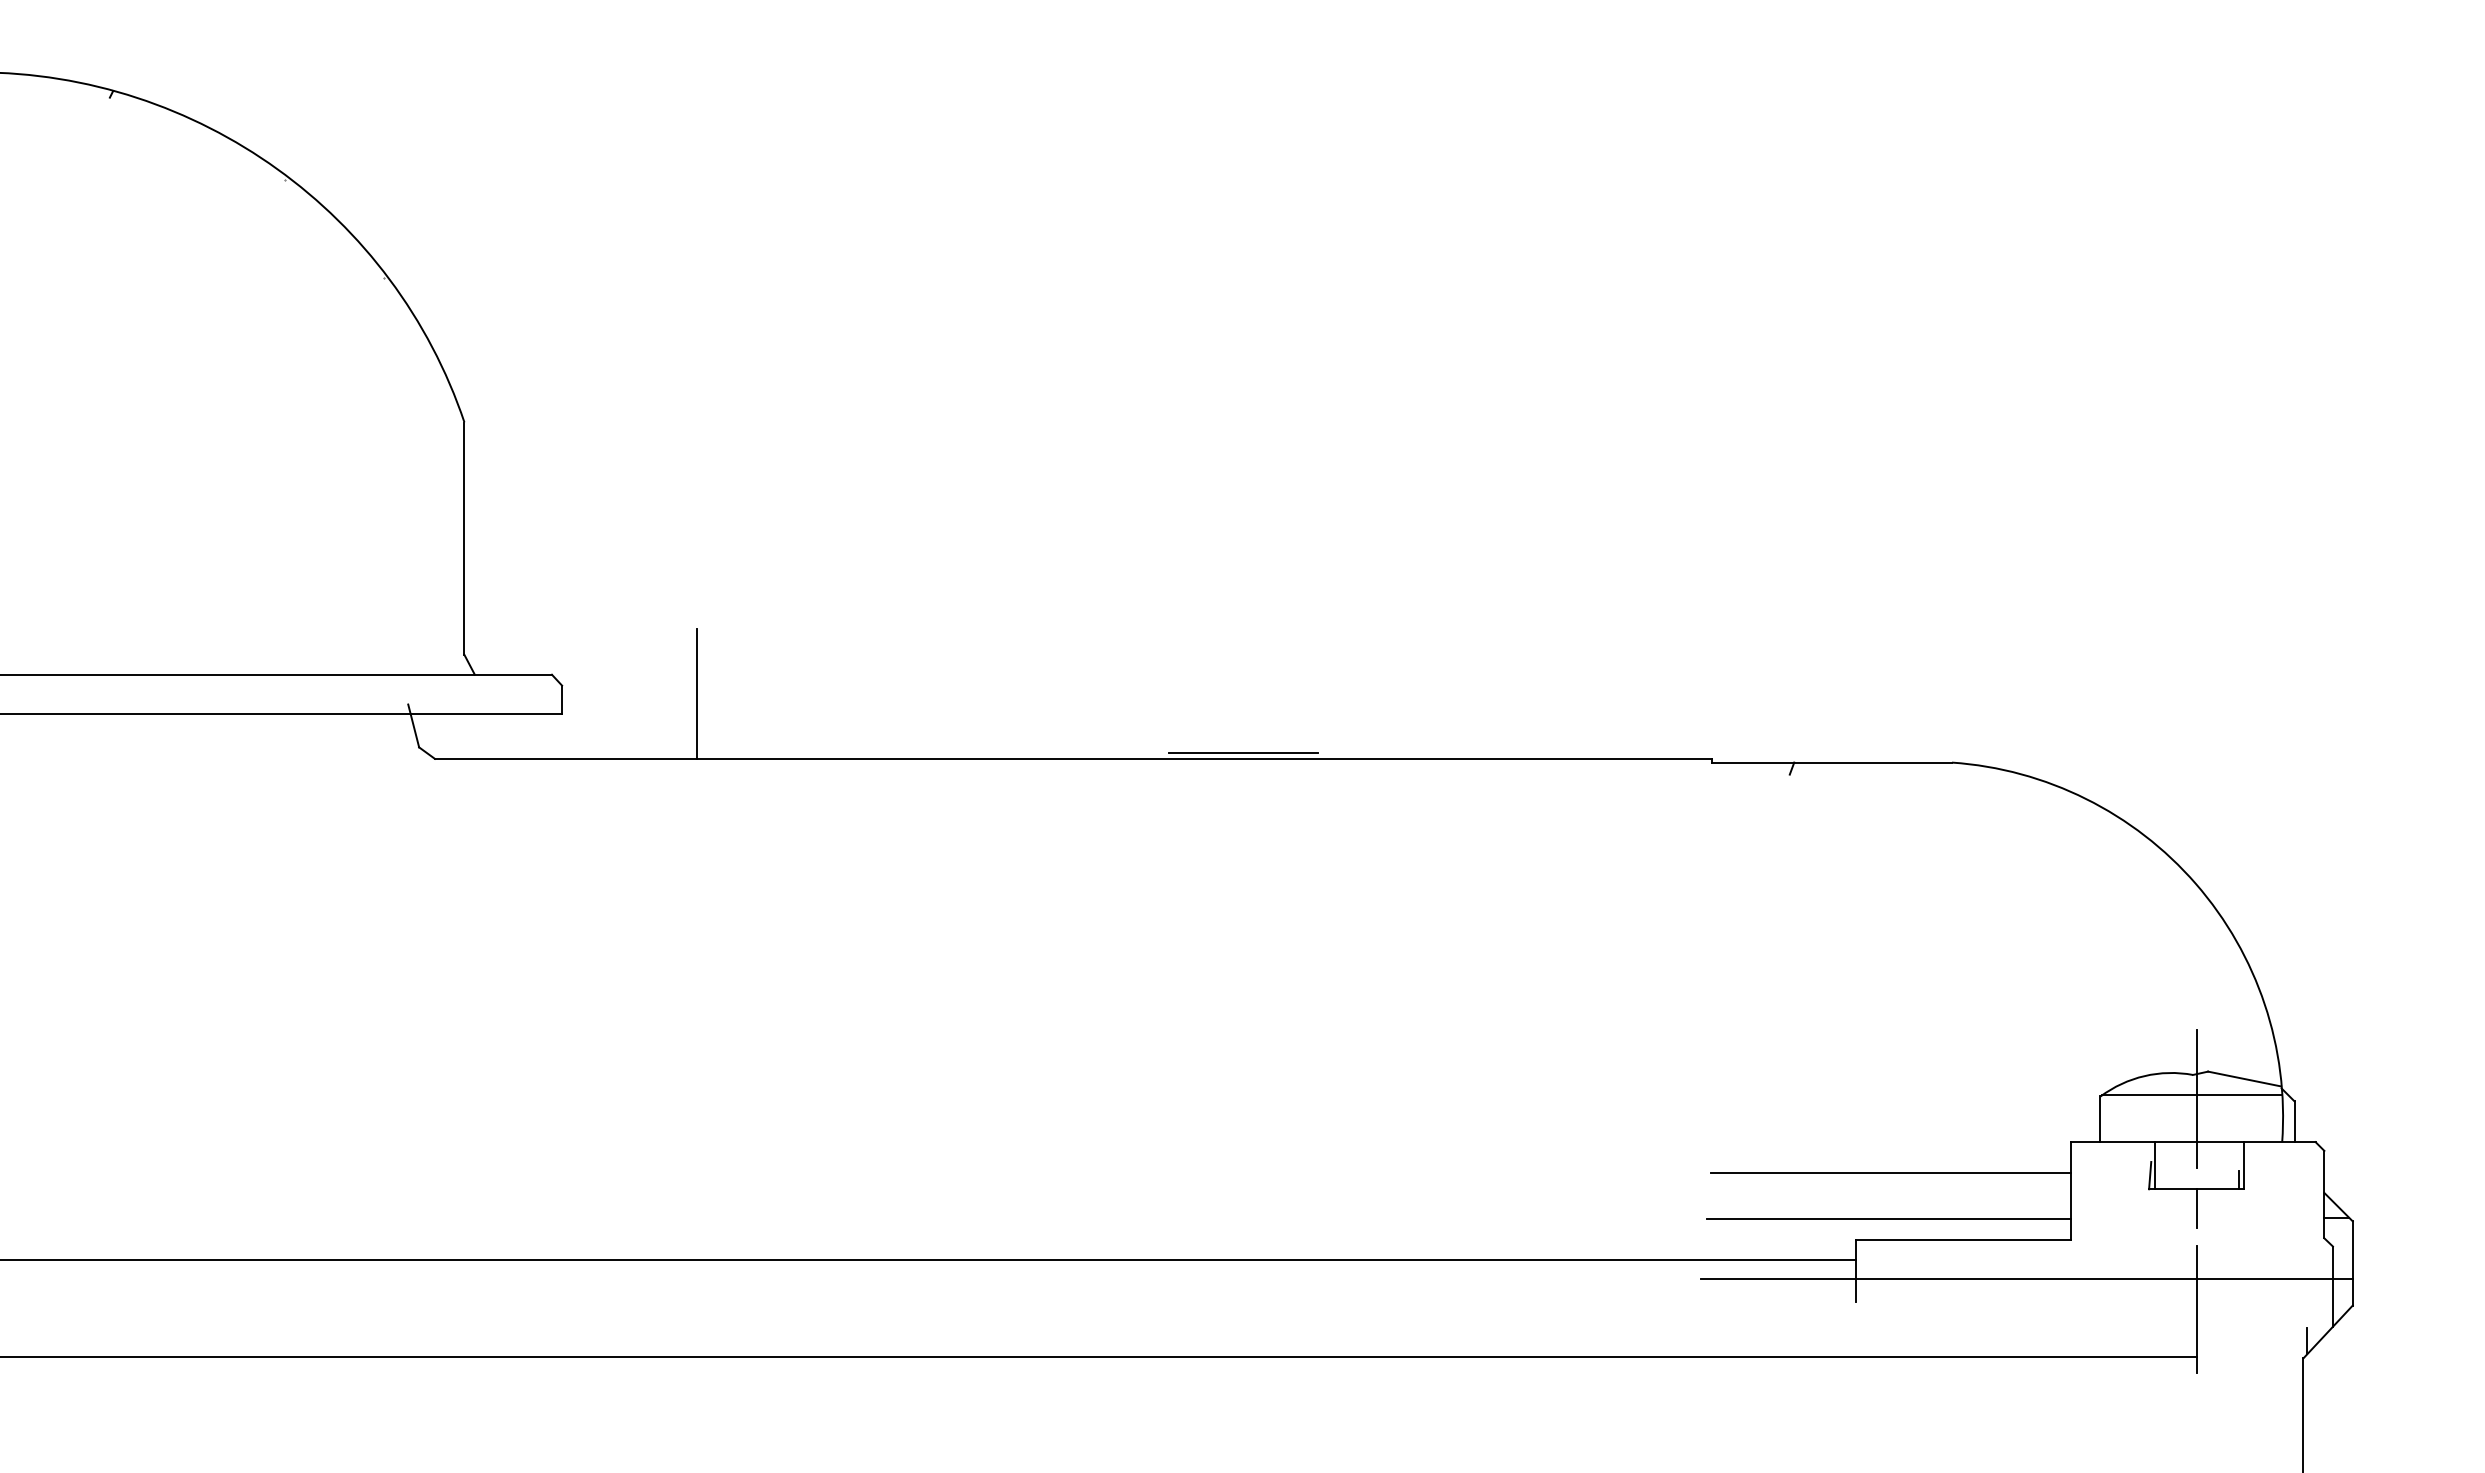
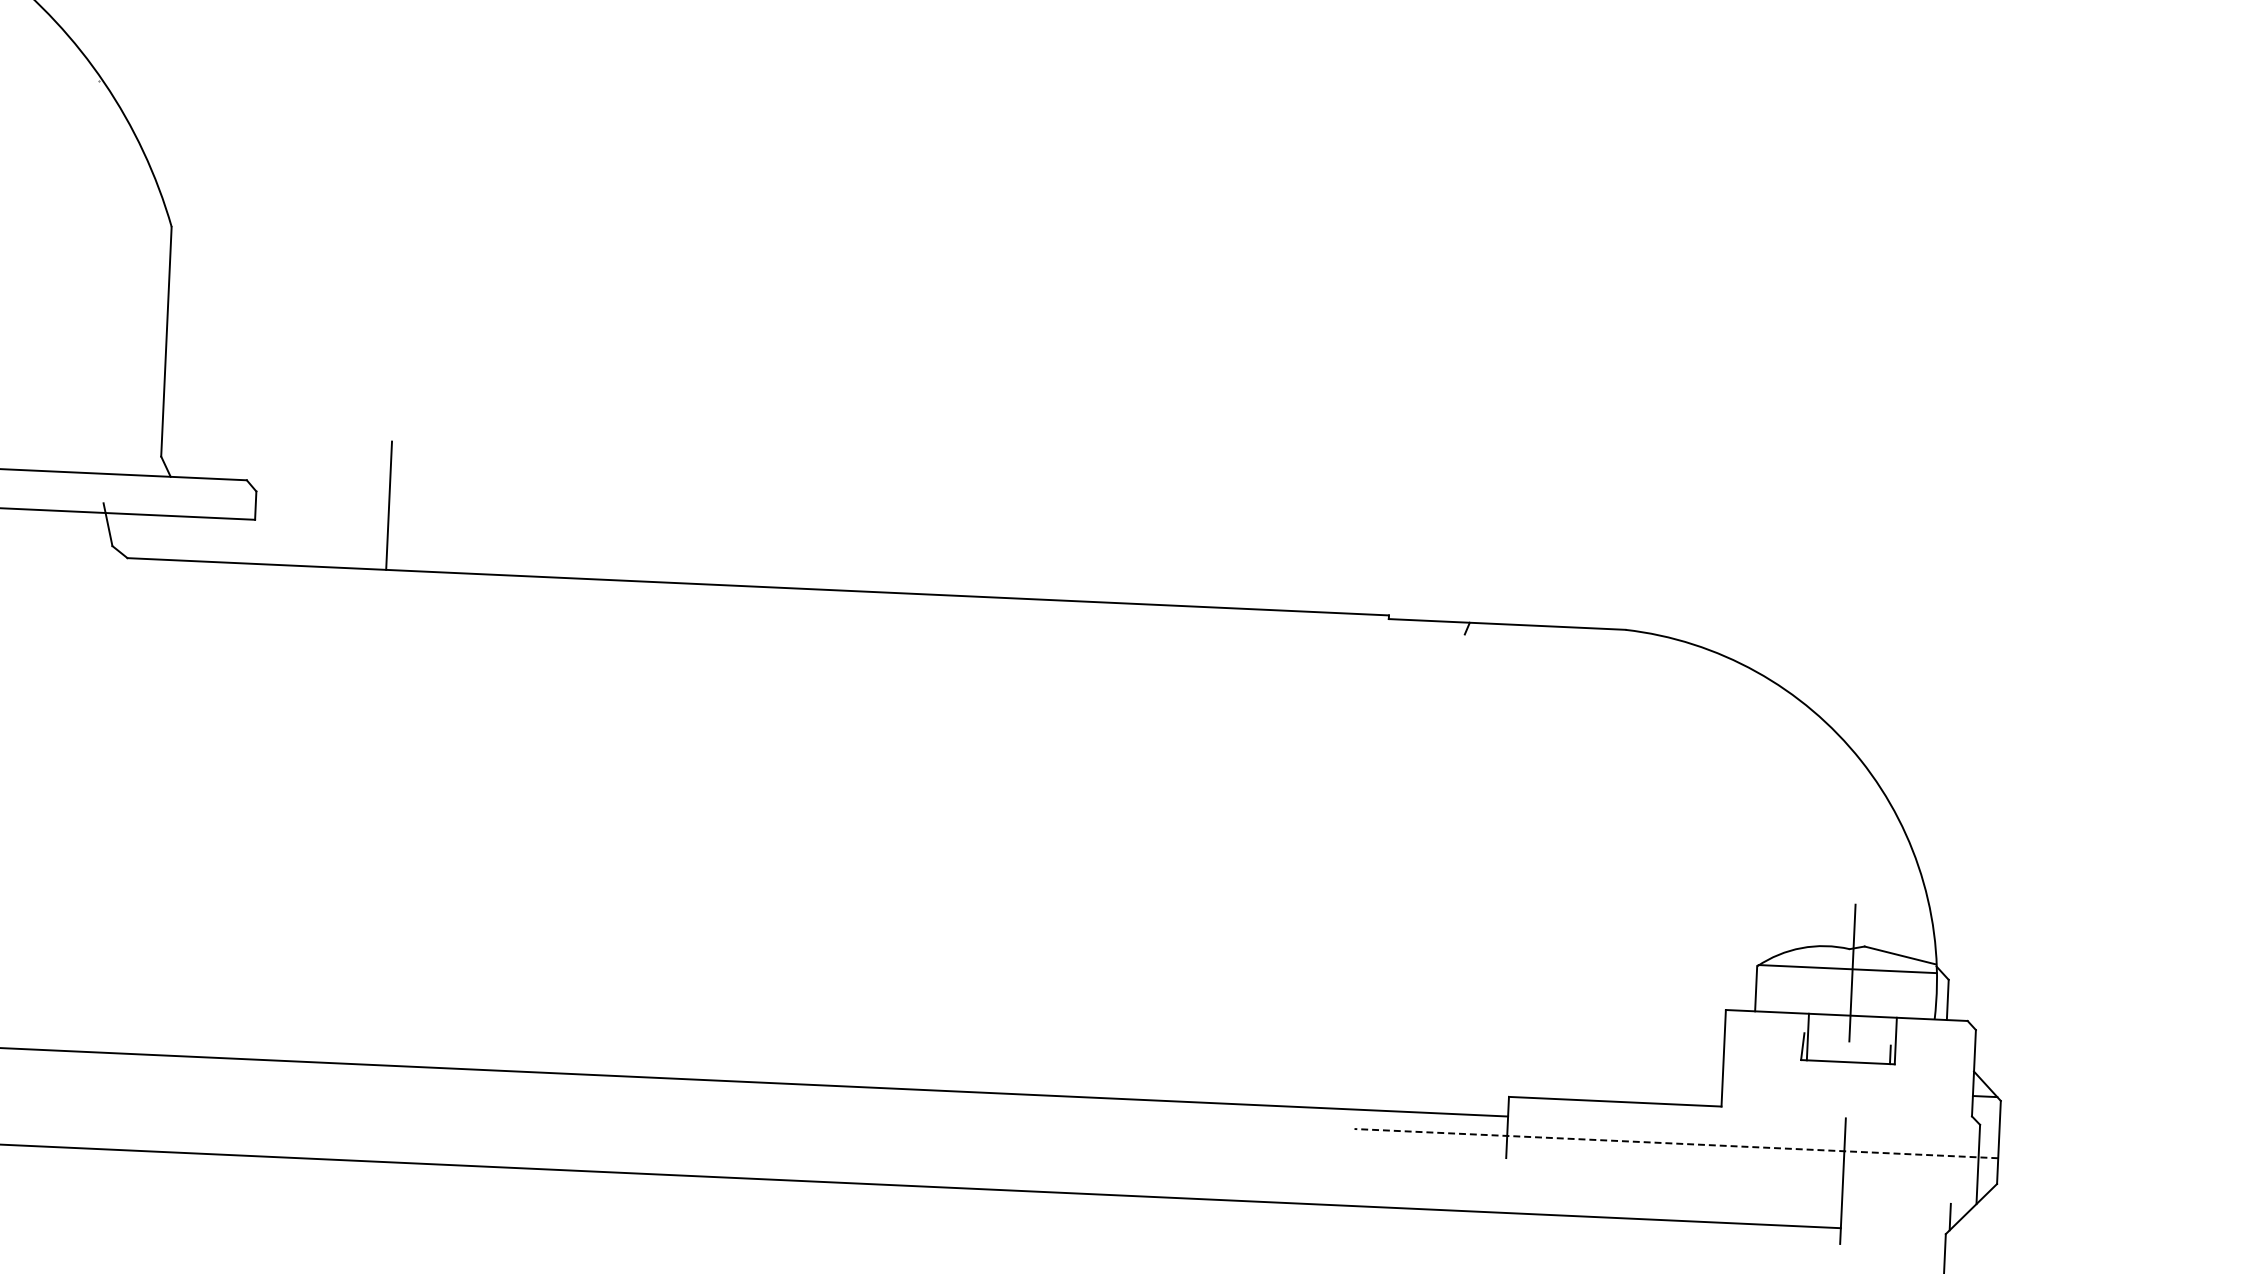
line: (1243, 752) -> (926, 588), removed
line: (1890, 1173) -> (1546, 1032), removed
line: (2197, 1208) -> (1848, 1081), removed
line: (1888, 1218) -> (1542, 1077), removed
line: (2026, 1279) -> (1675, 1143), solid -> dashed

